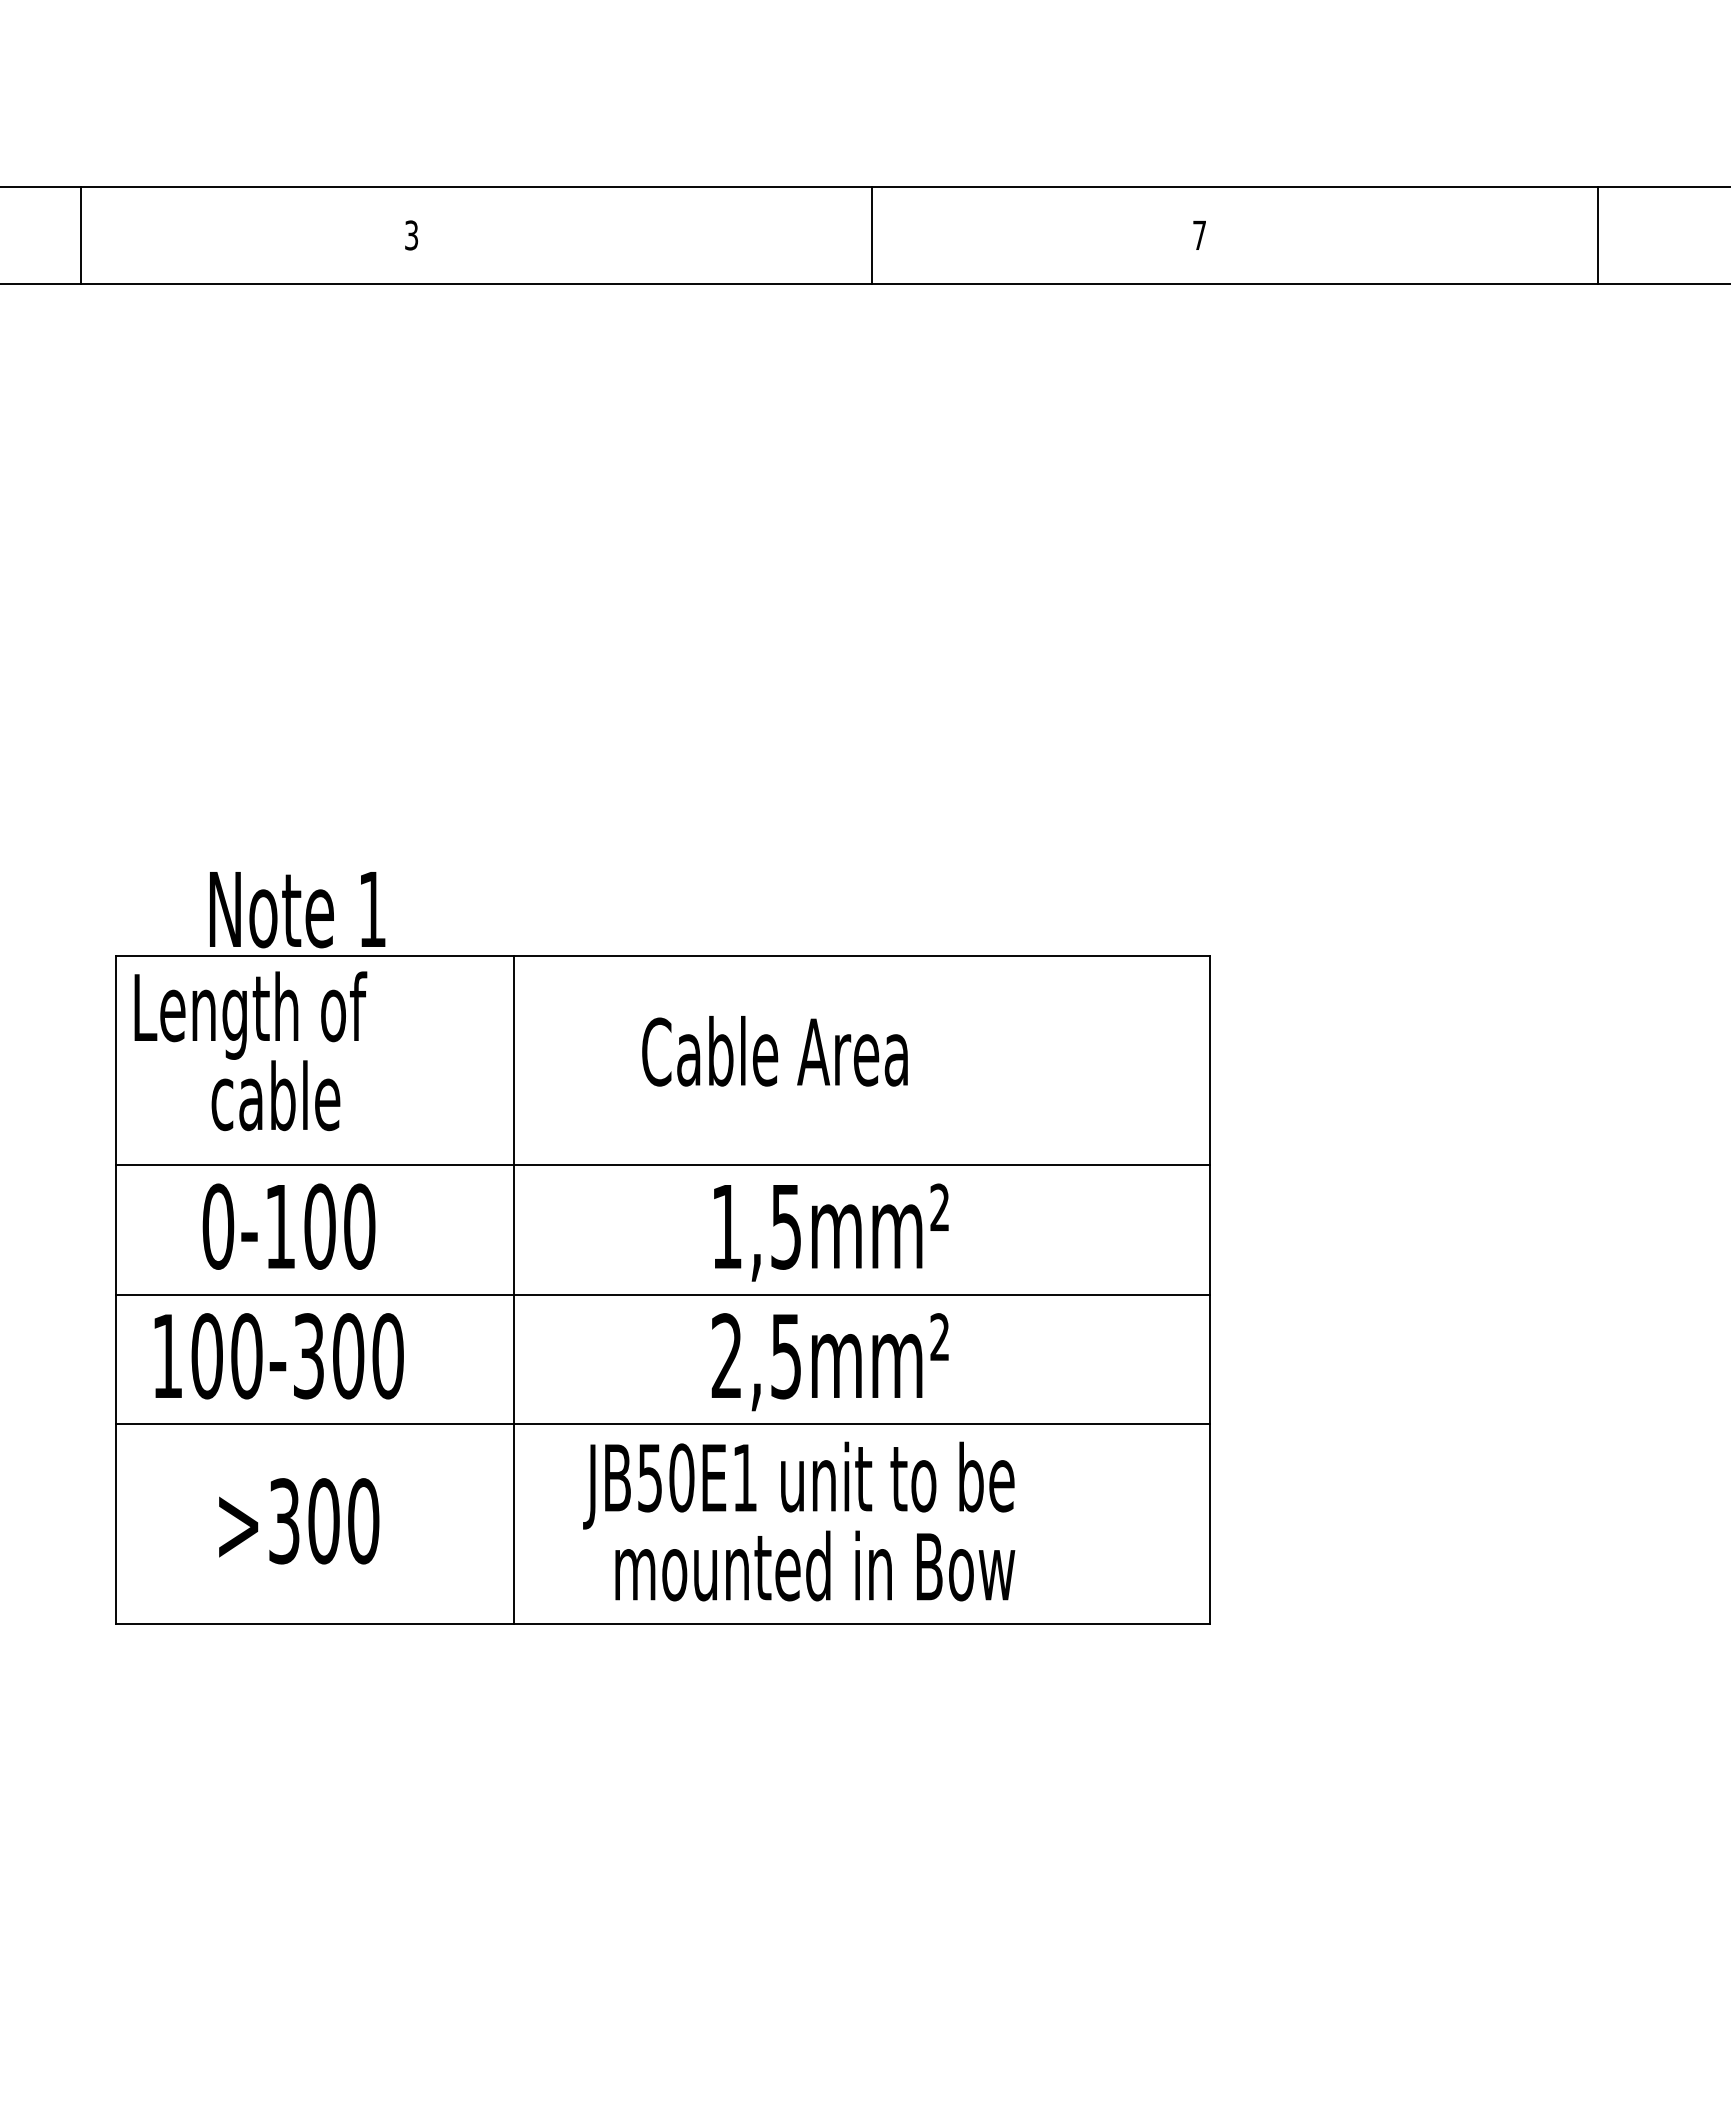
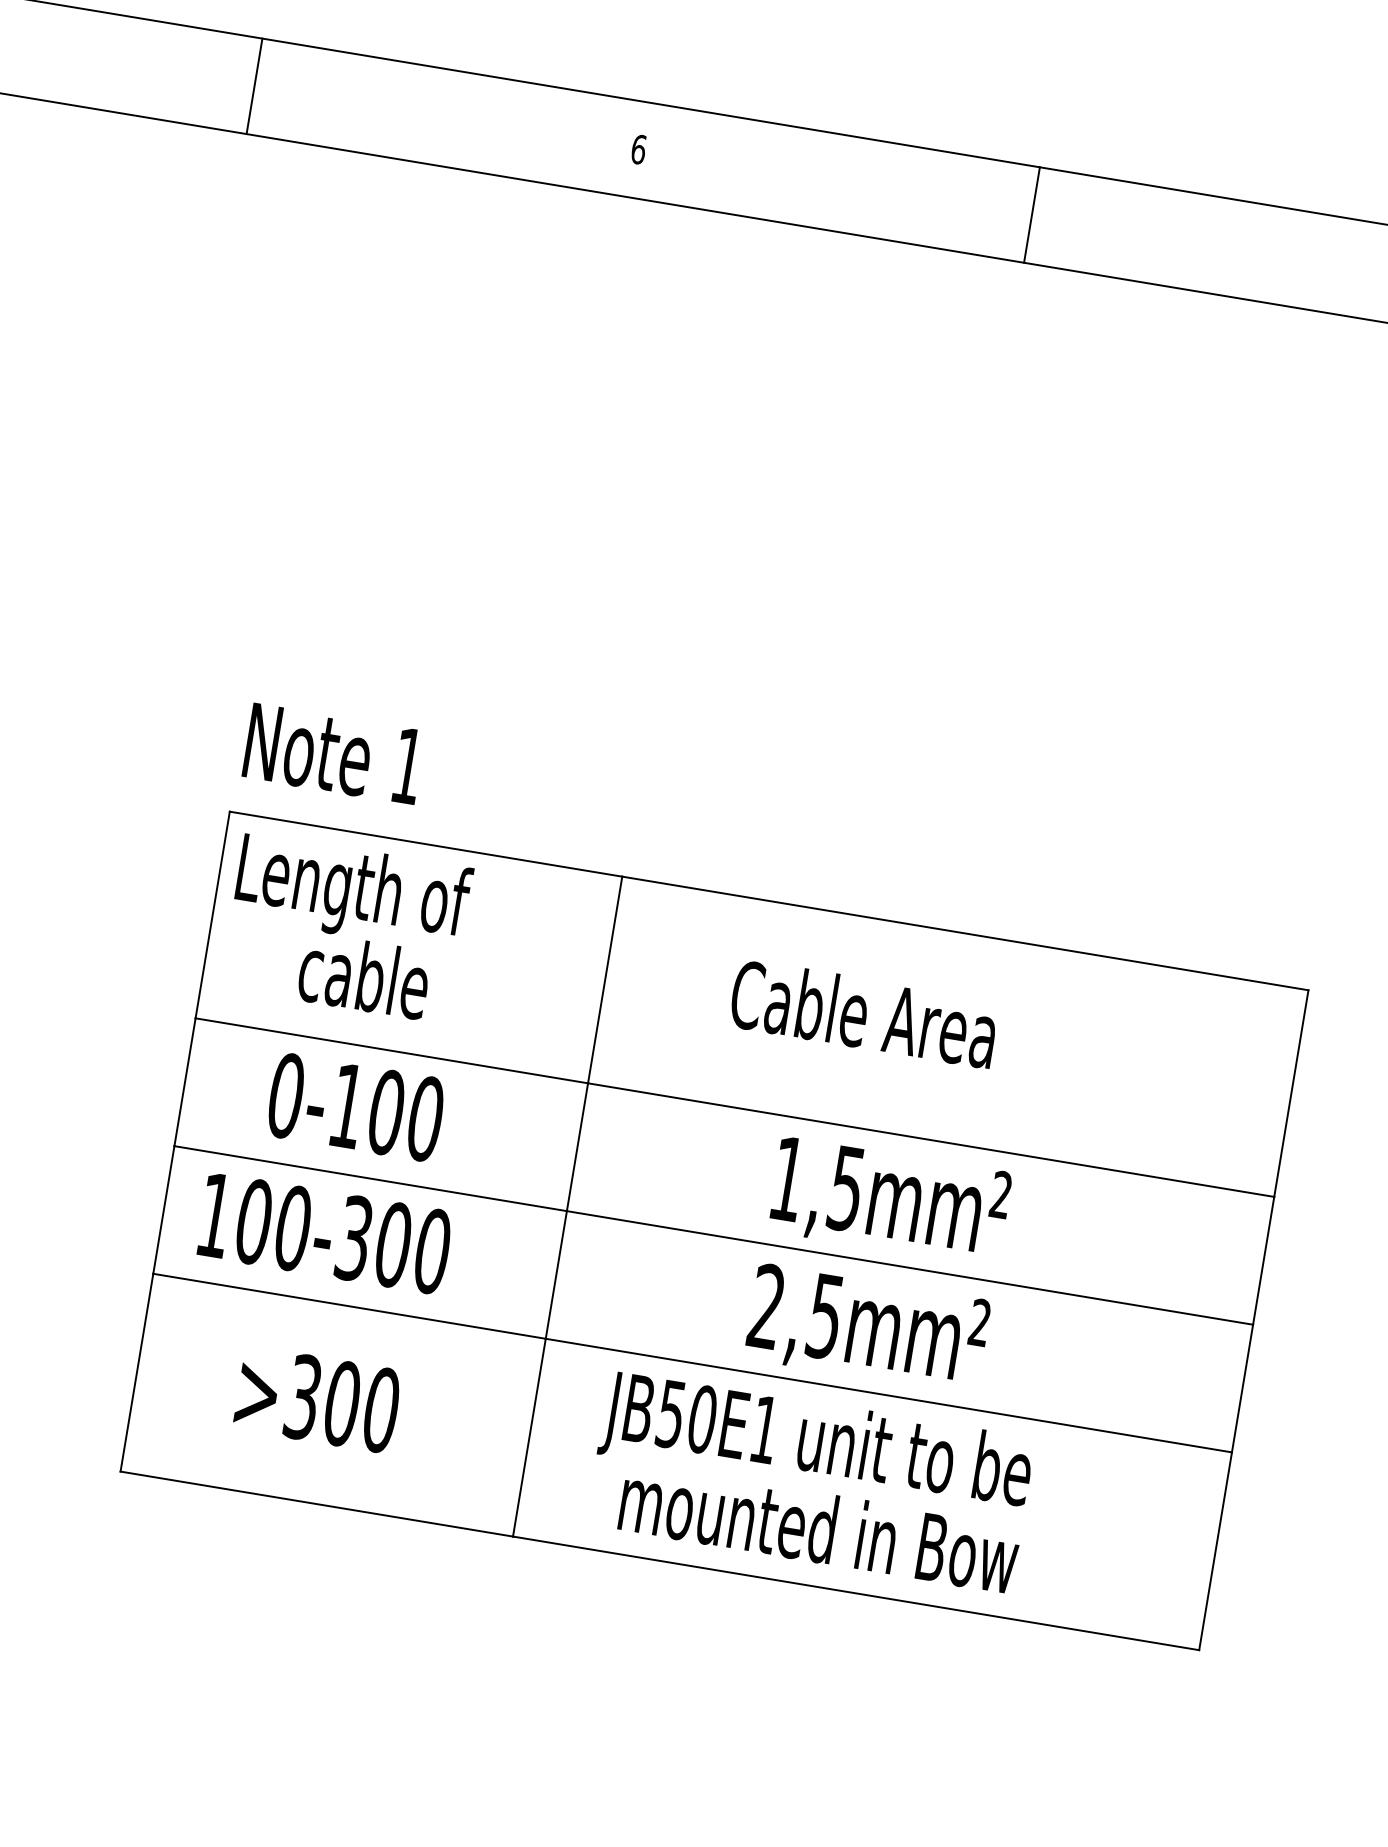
line: (81, 235) -> (254, 86), moved
text: (411, 235) -> (638, 149), 3 -> 6
line: (872, 235) -> (1032, 214), moved
text: (297, 910) -> (333, 754), moved

